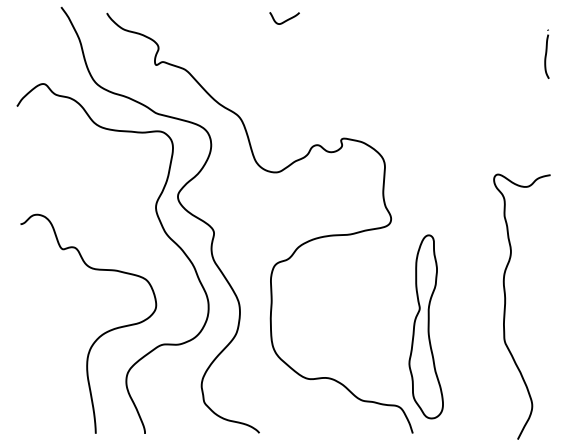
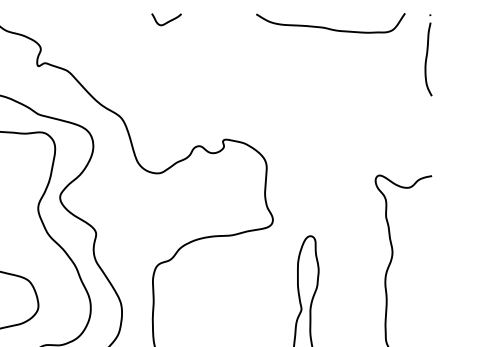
curve: (447, 26) -> (329, 27), added
part: (546, 54) -> (427, 55), size x1.67

